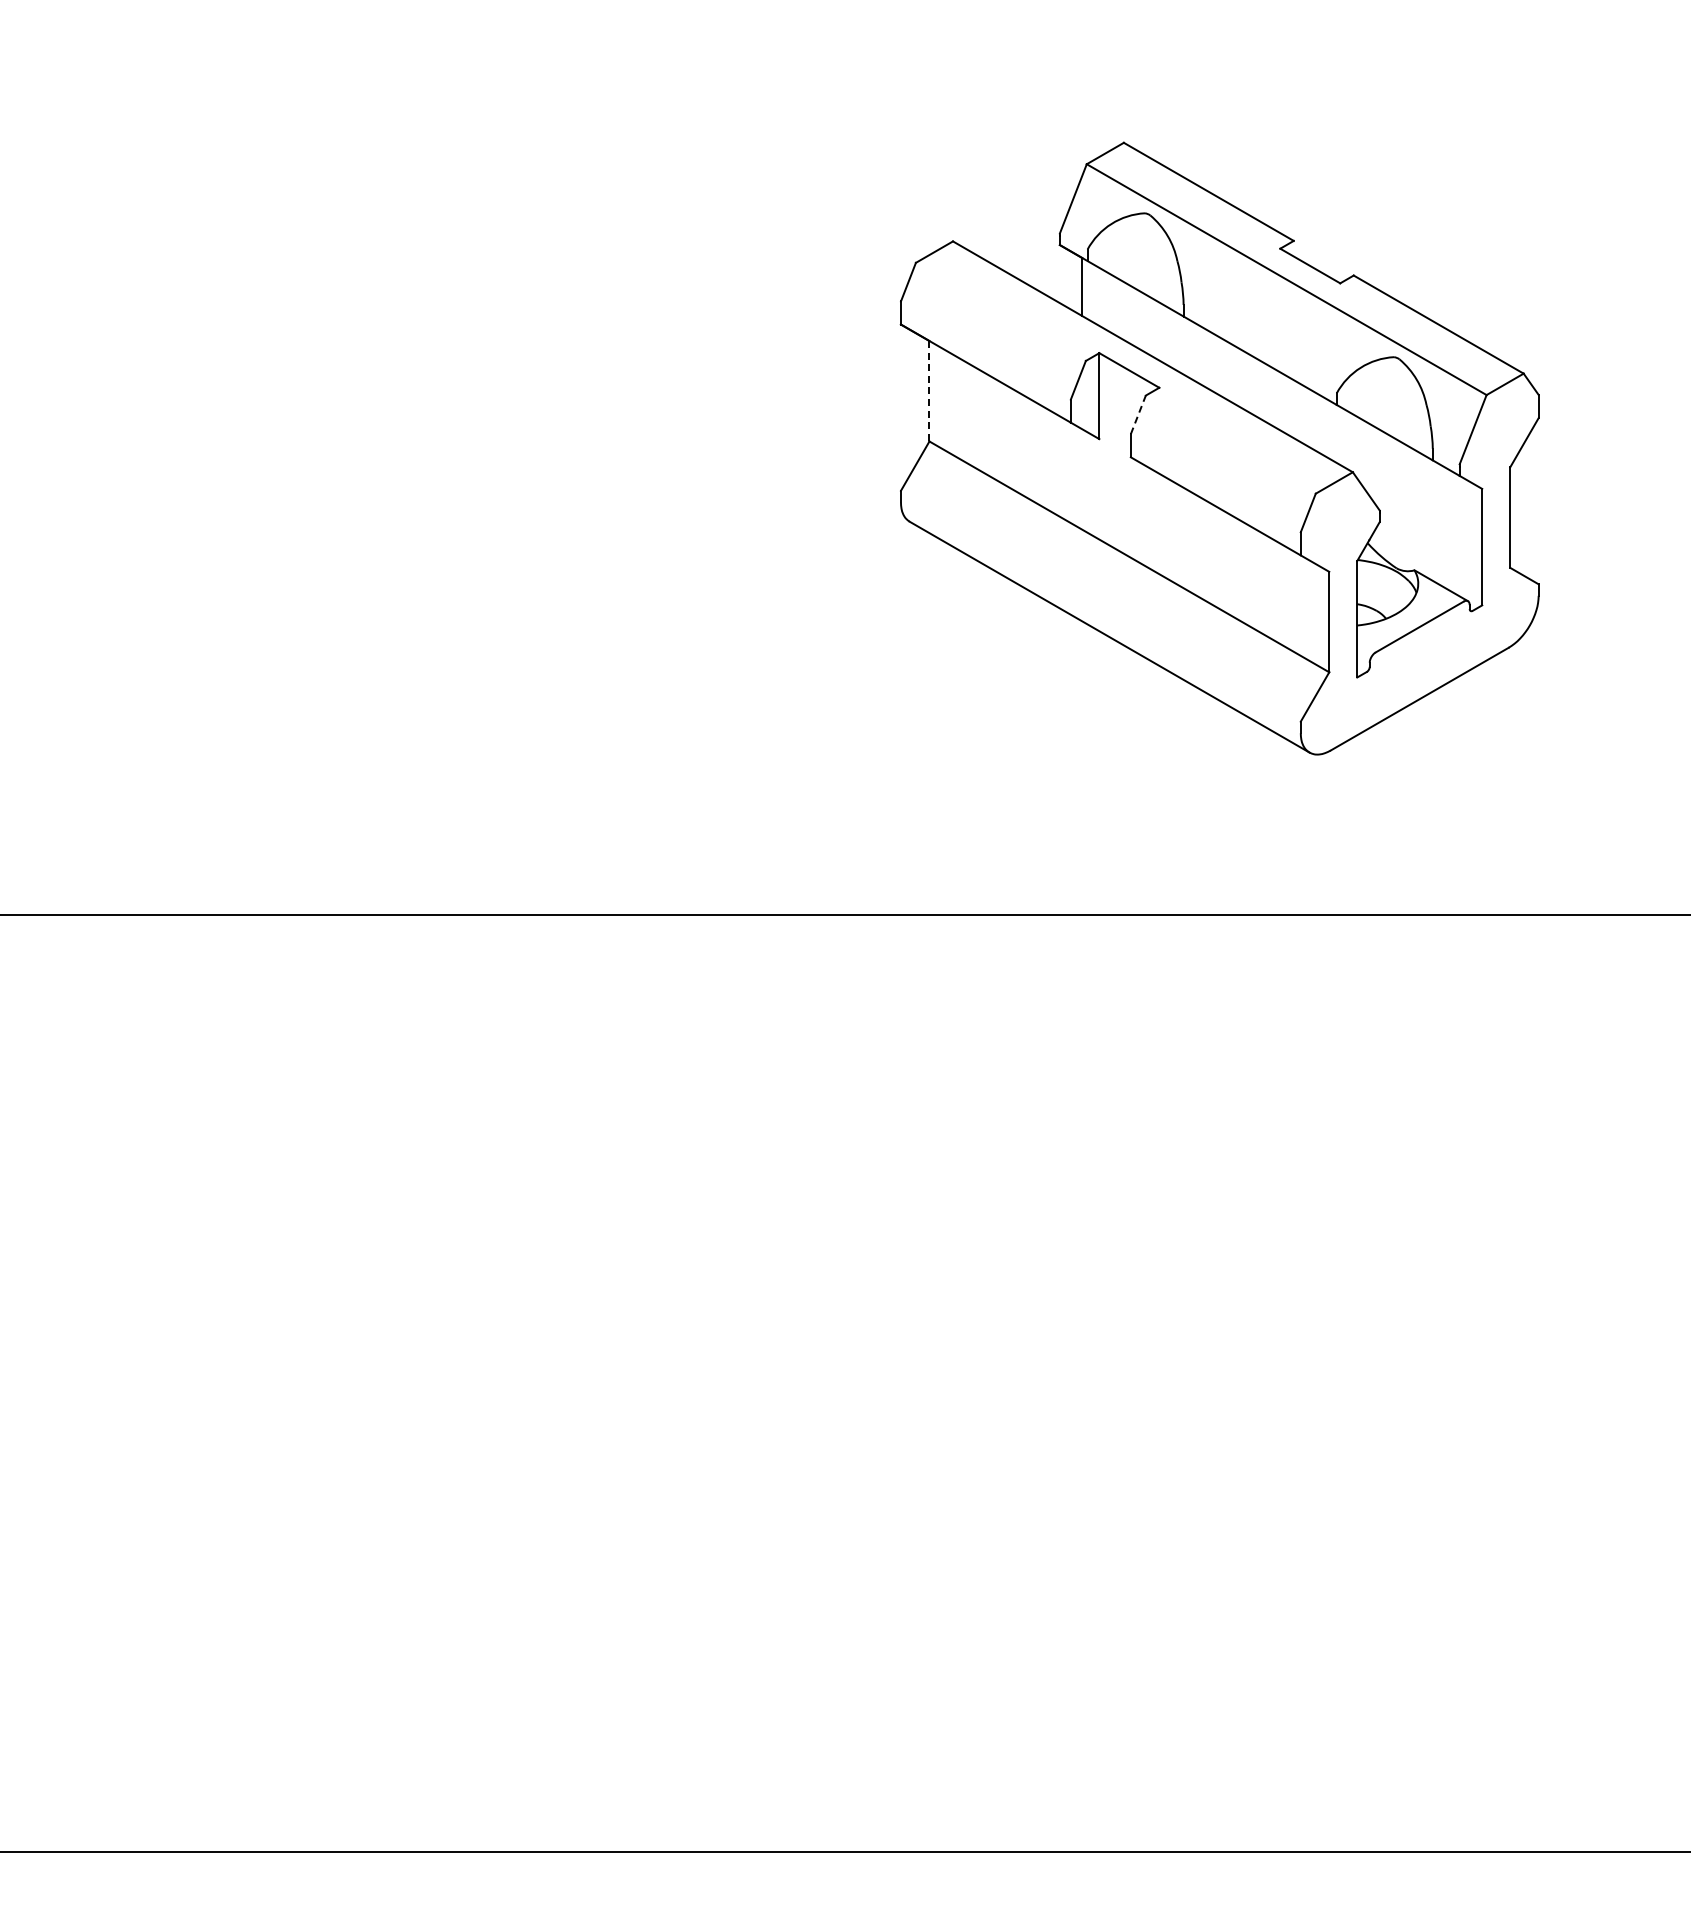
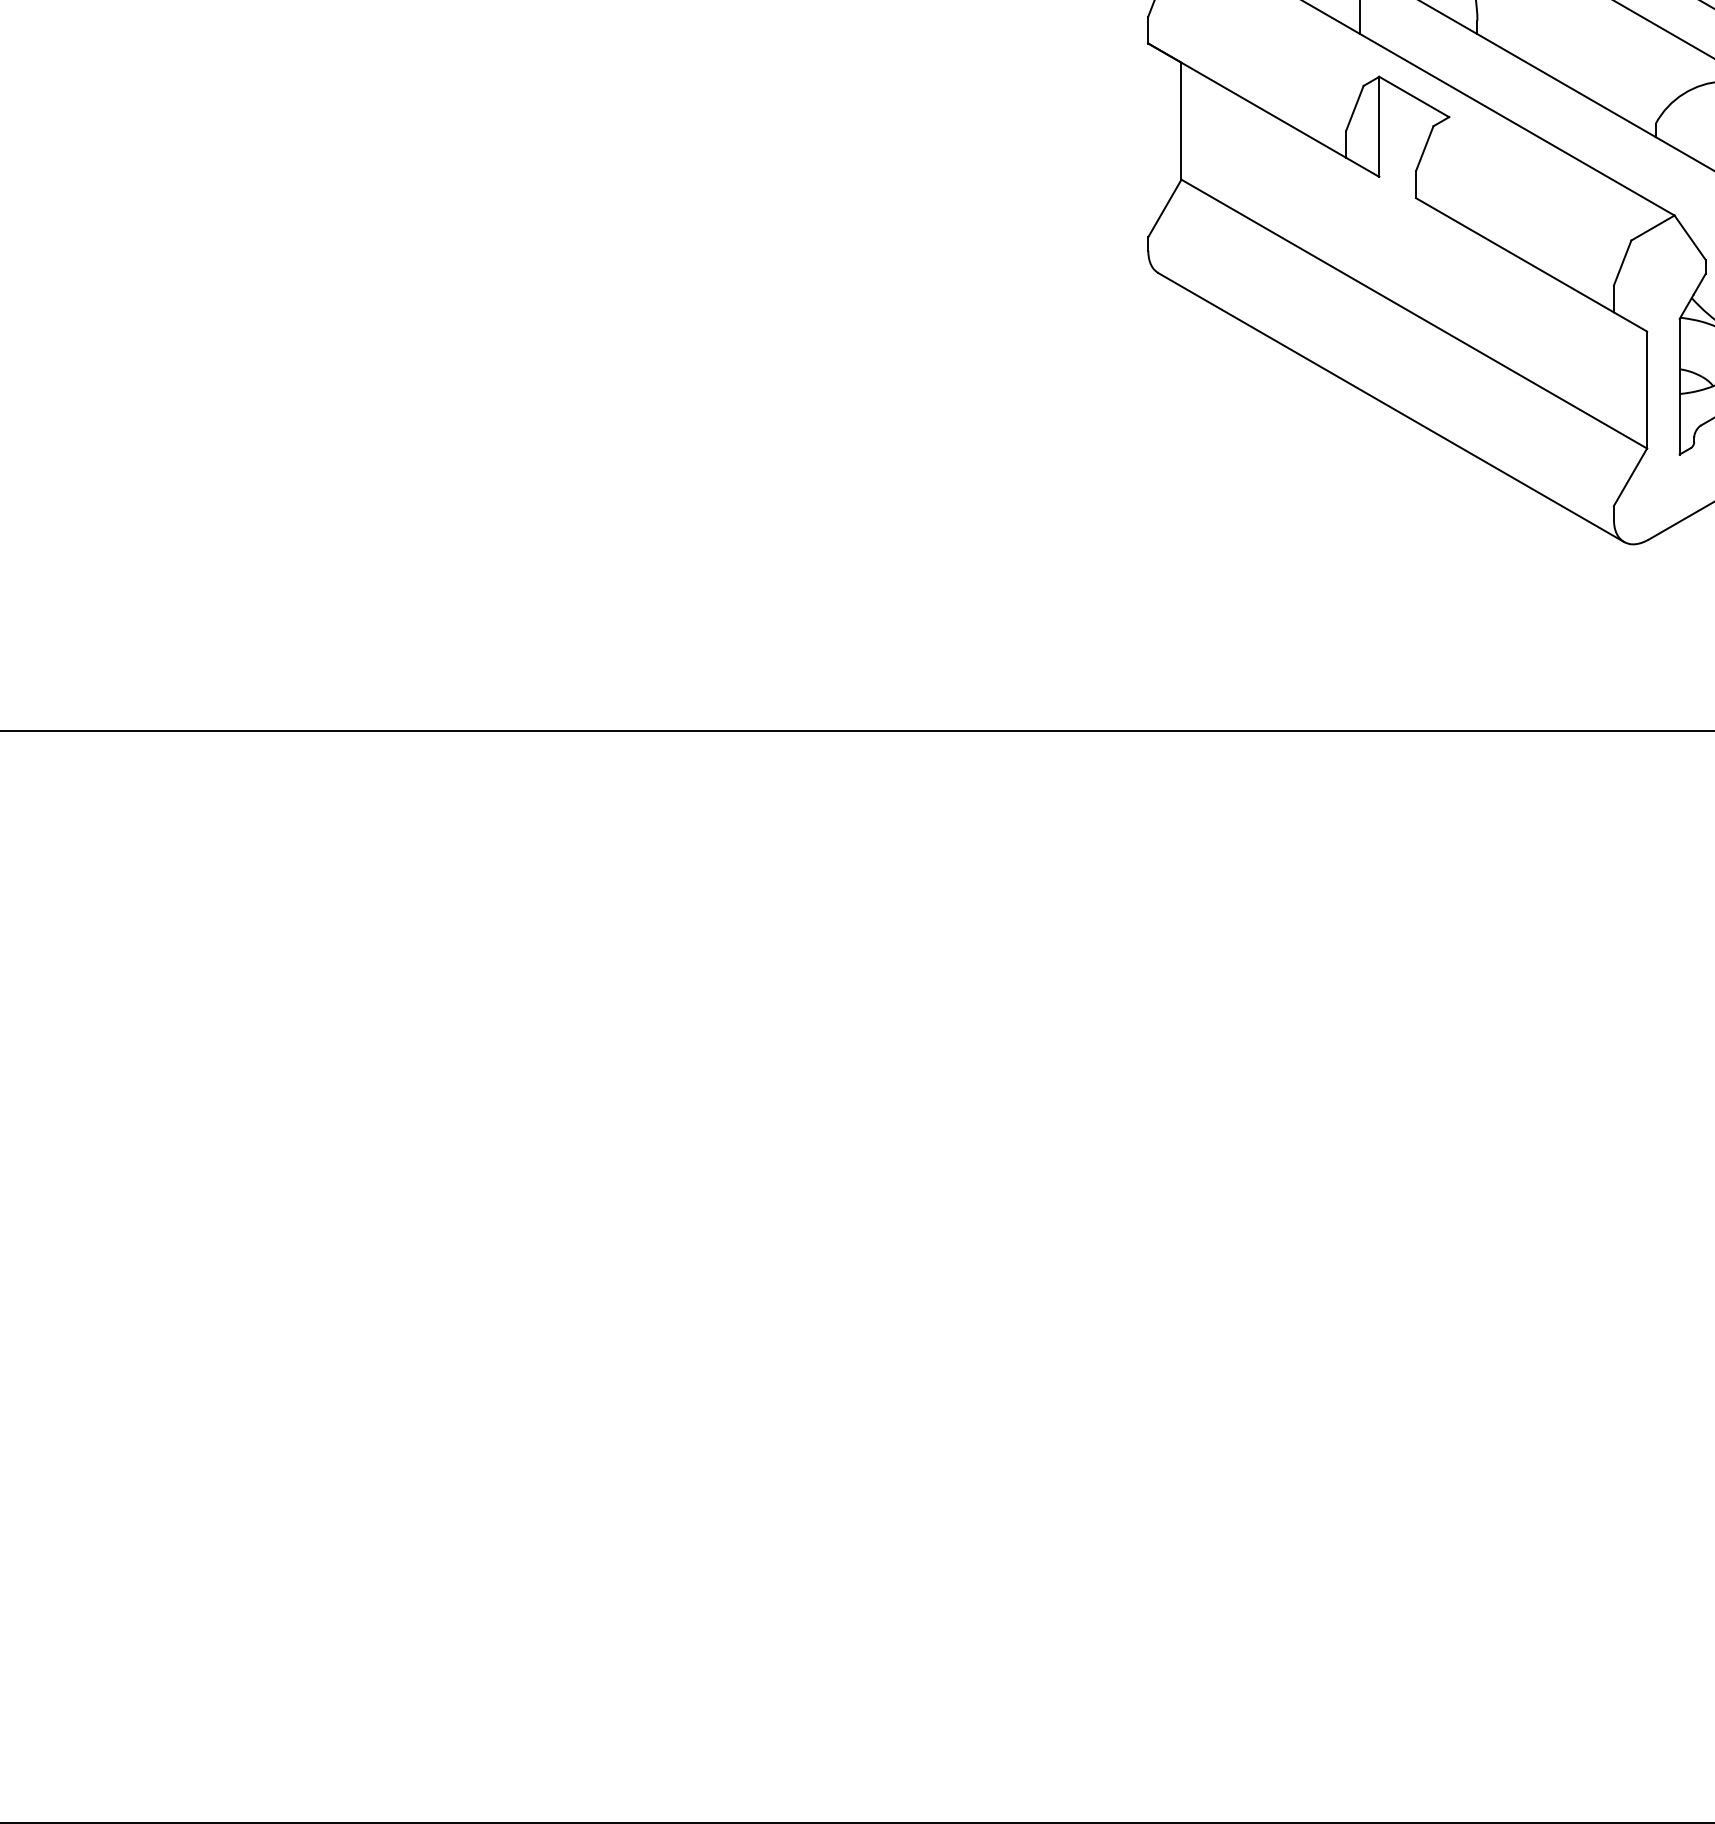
line: (929, 391) -> (1181, 121), dashed -> solid
line: (1138, 414) -> (1424, 148), dashed -> solid

